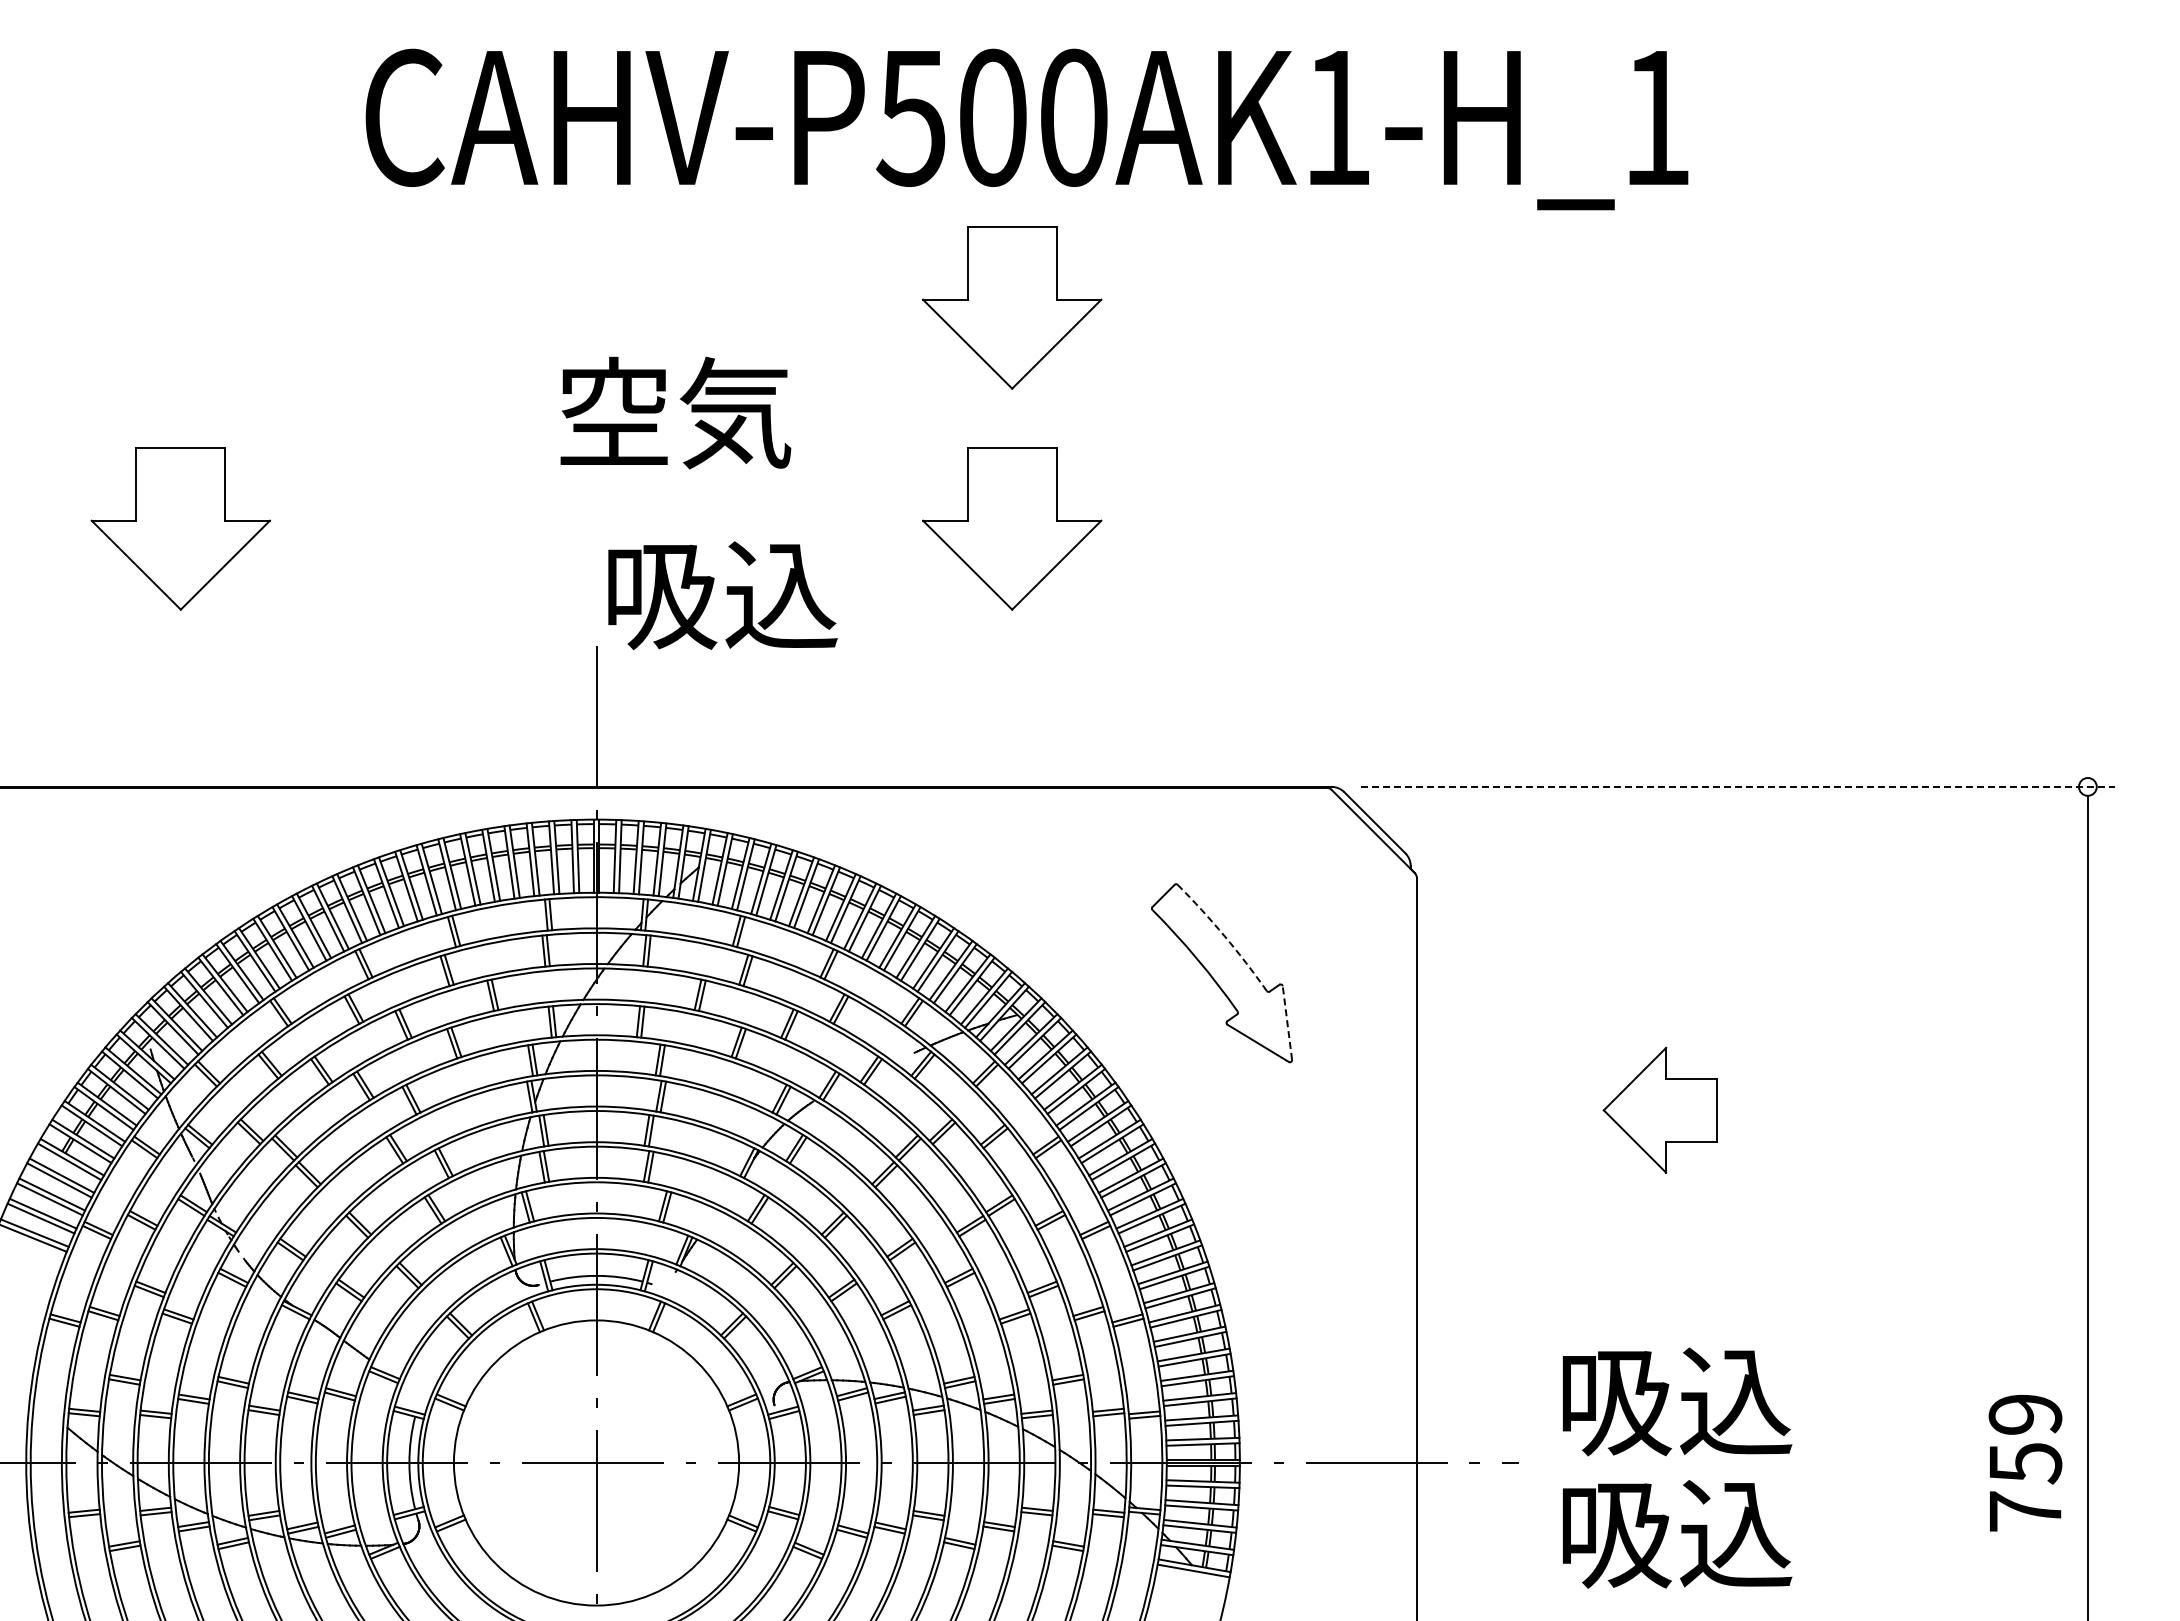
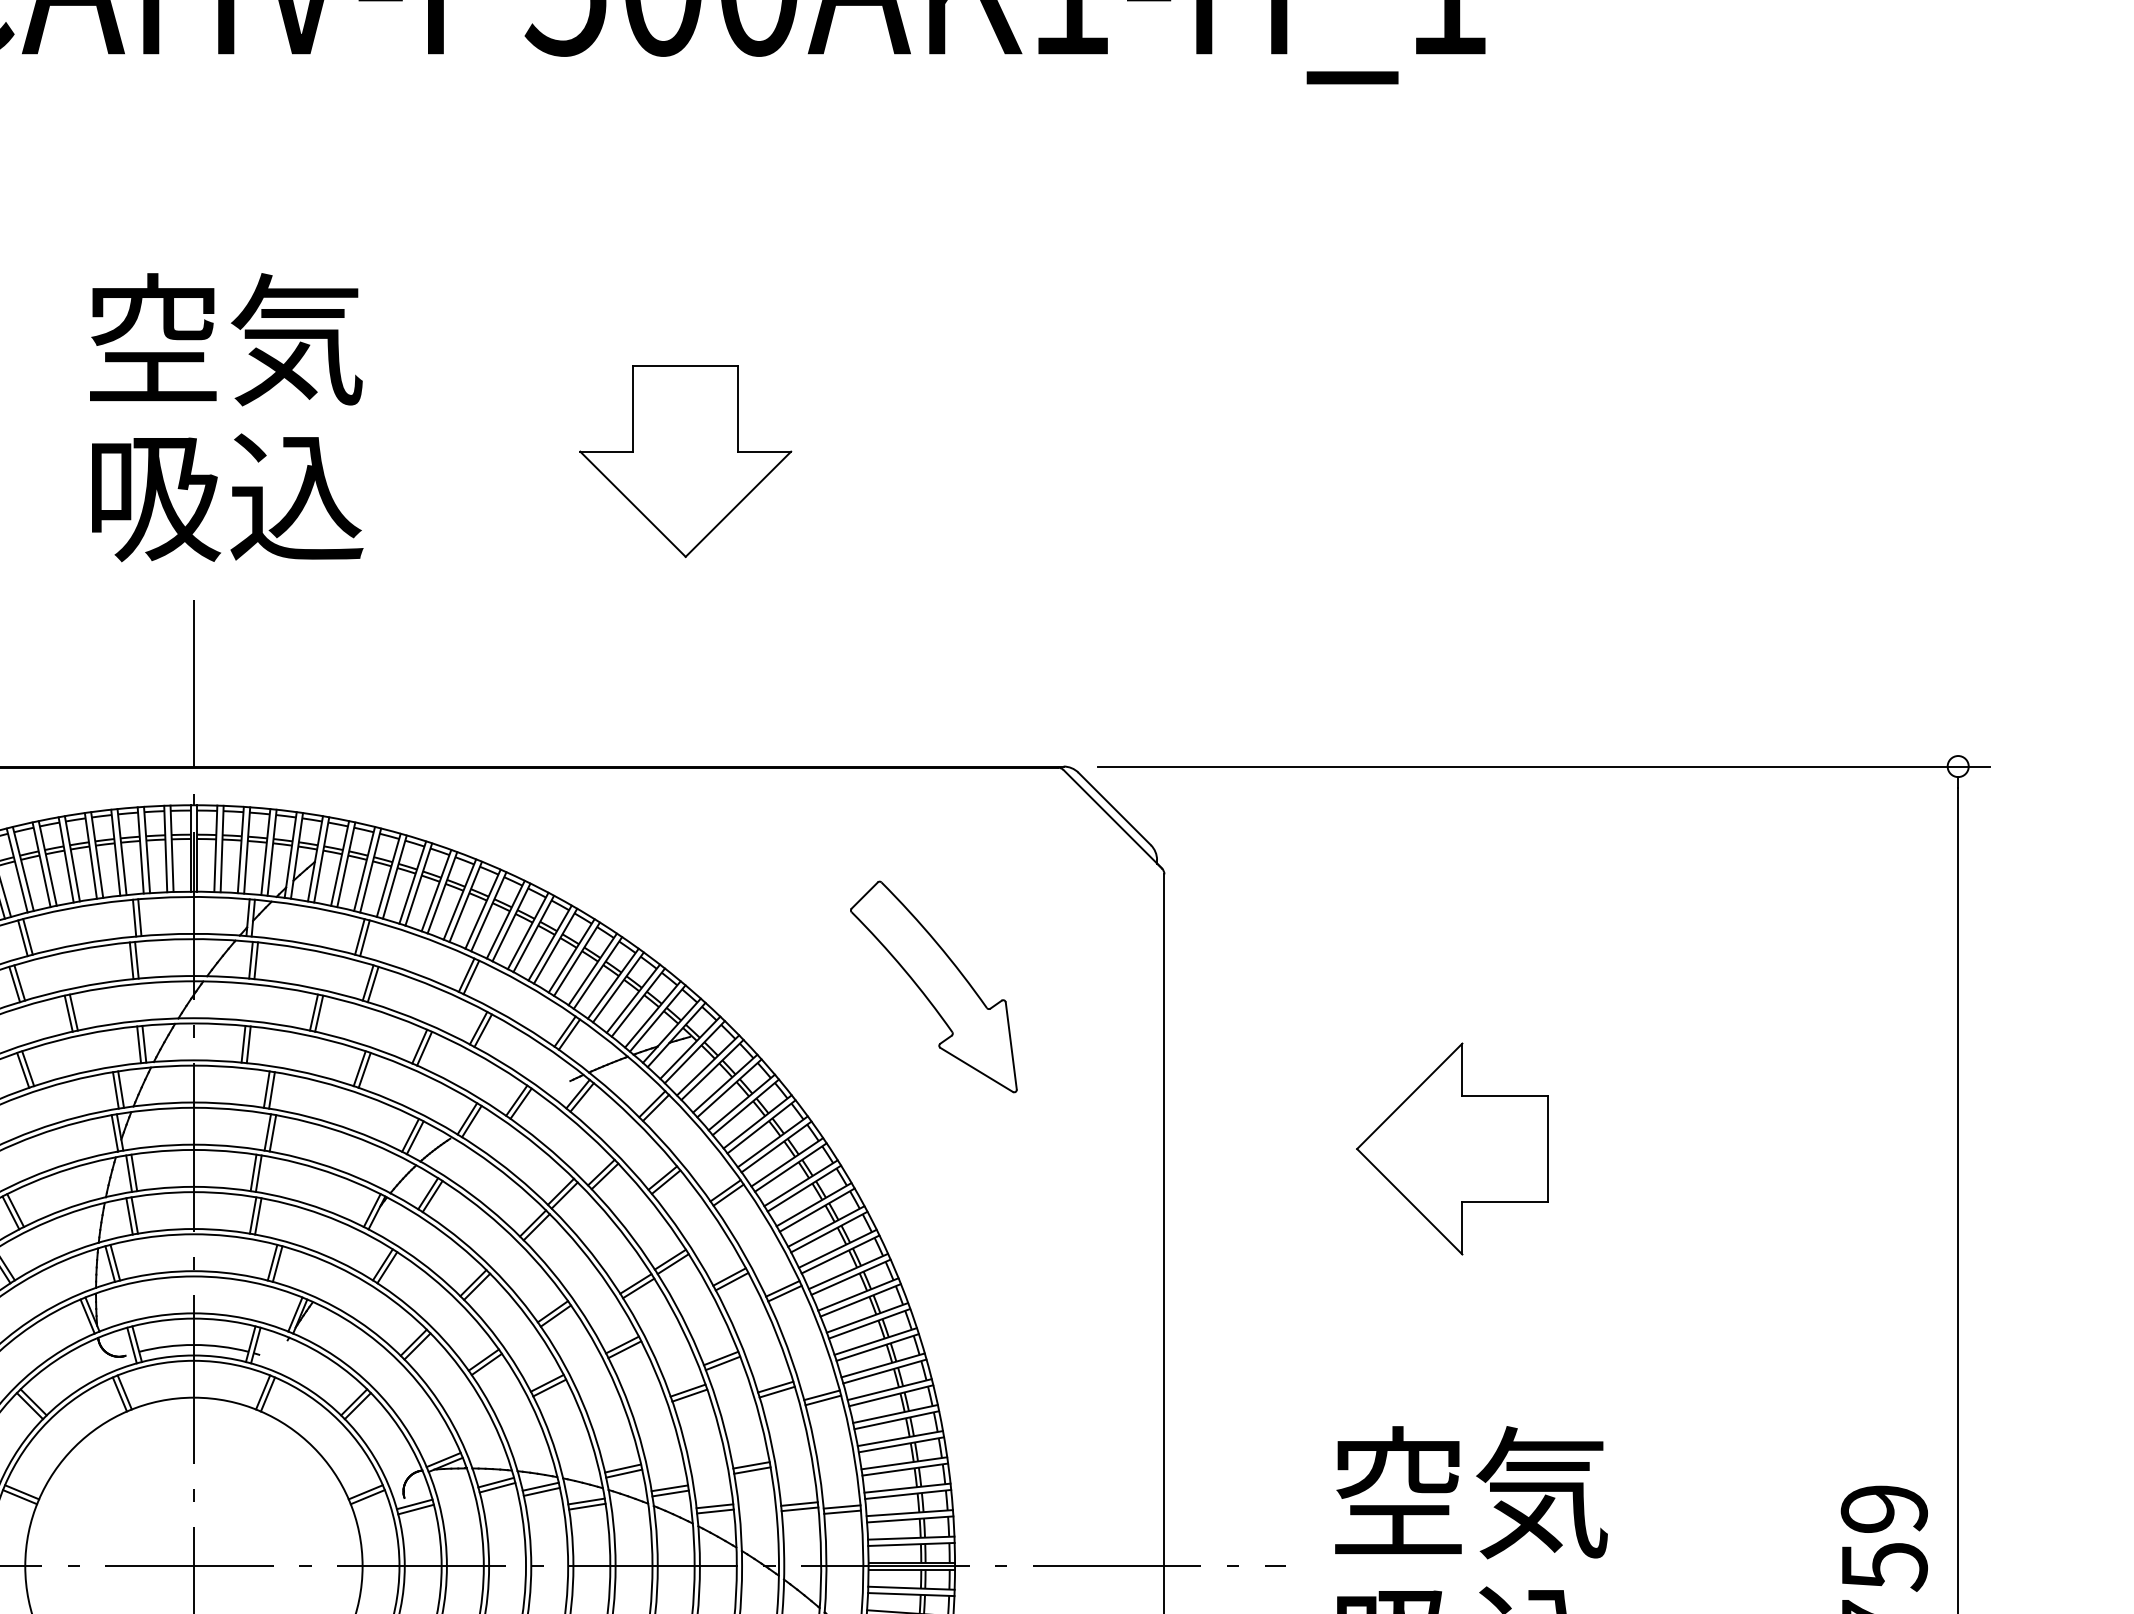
part: (1012, 307) -> (686, 199), removed
text: (675, 412) -> (225, 338), moved
text: (722, 595) -> (227, 497), moved
line: (1737, 786) -> (1543, 766), dashed -> solid
arc: (1224, 936) -> (936, 943), dashed -> solid
line: (1287, 1022) -> (1011, 1045), dashed -> solid
part: (1659, 1110) -> (1451, 1149), size x1.43
text: (1676, 1400) -> (1471, 1492), 吸込 -> 空気

